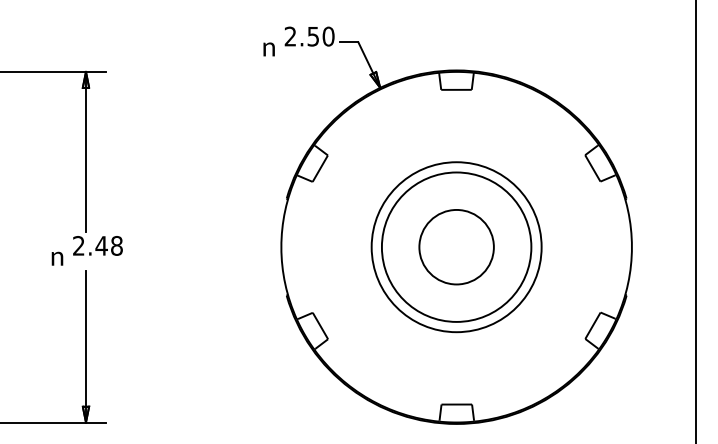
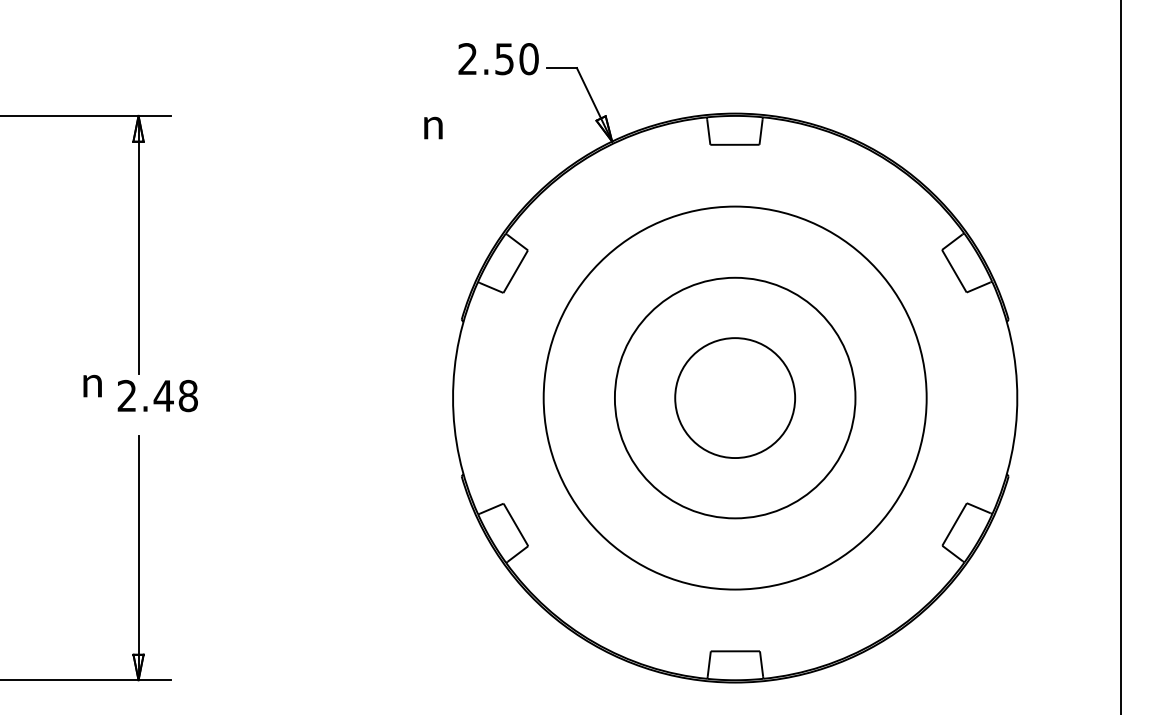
text: (268, 49) -> (432, 128), moved
circle: (456, 247) -> (734, 398), size x1.4
text: (57, 258) -> (92, 385), moved

